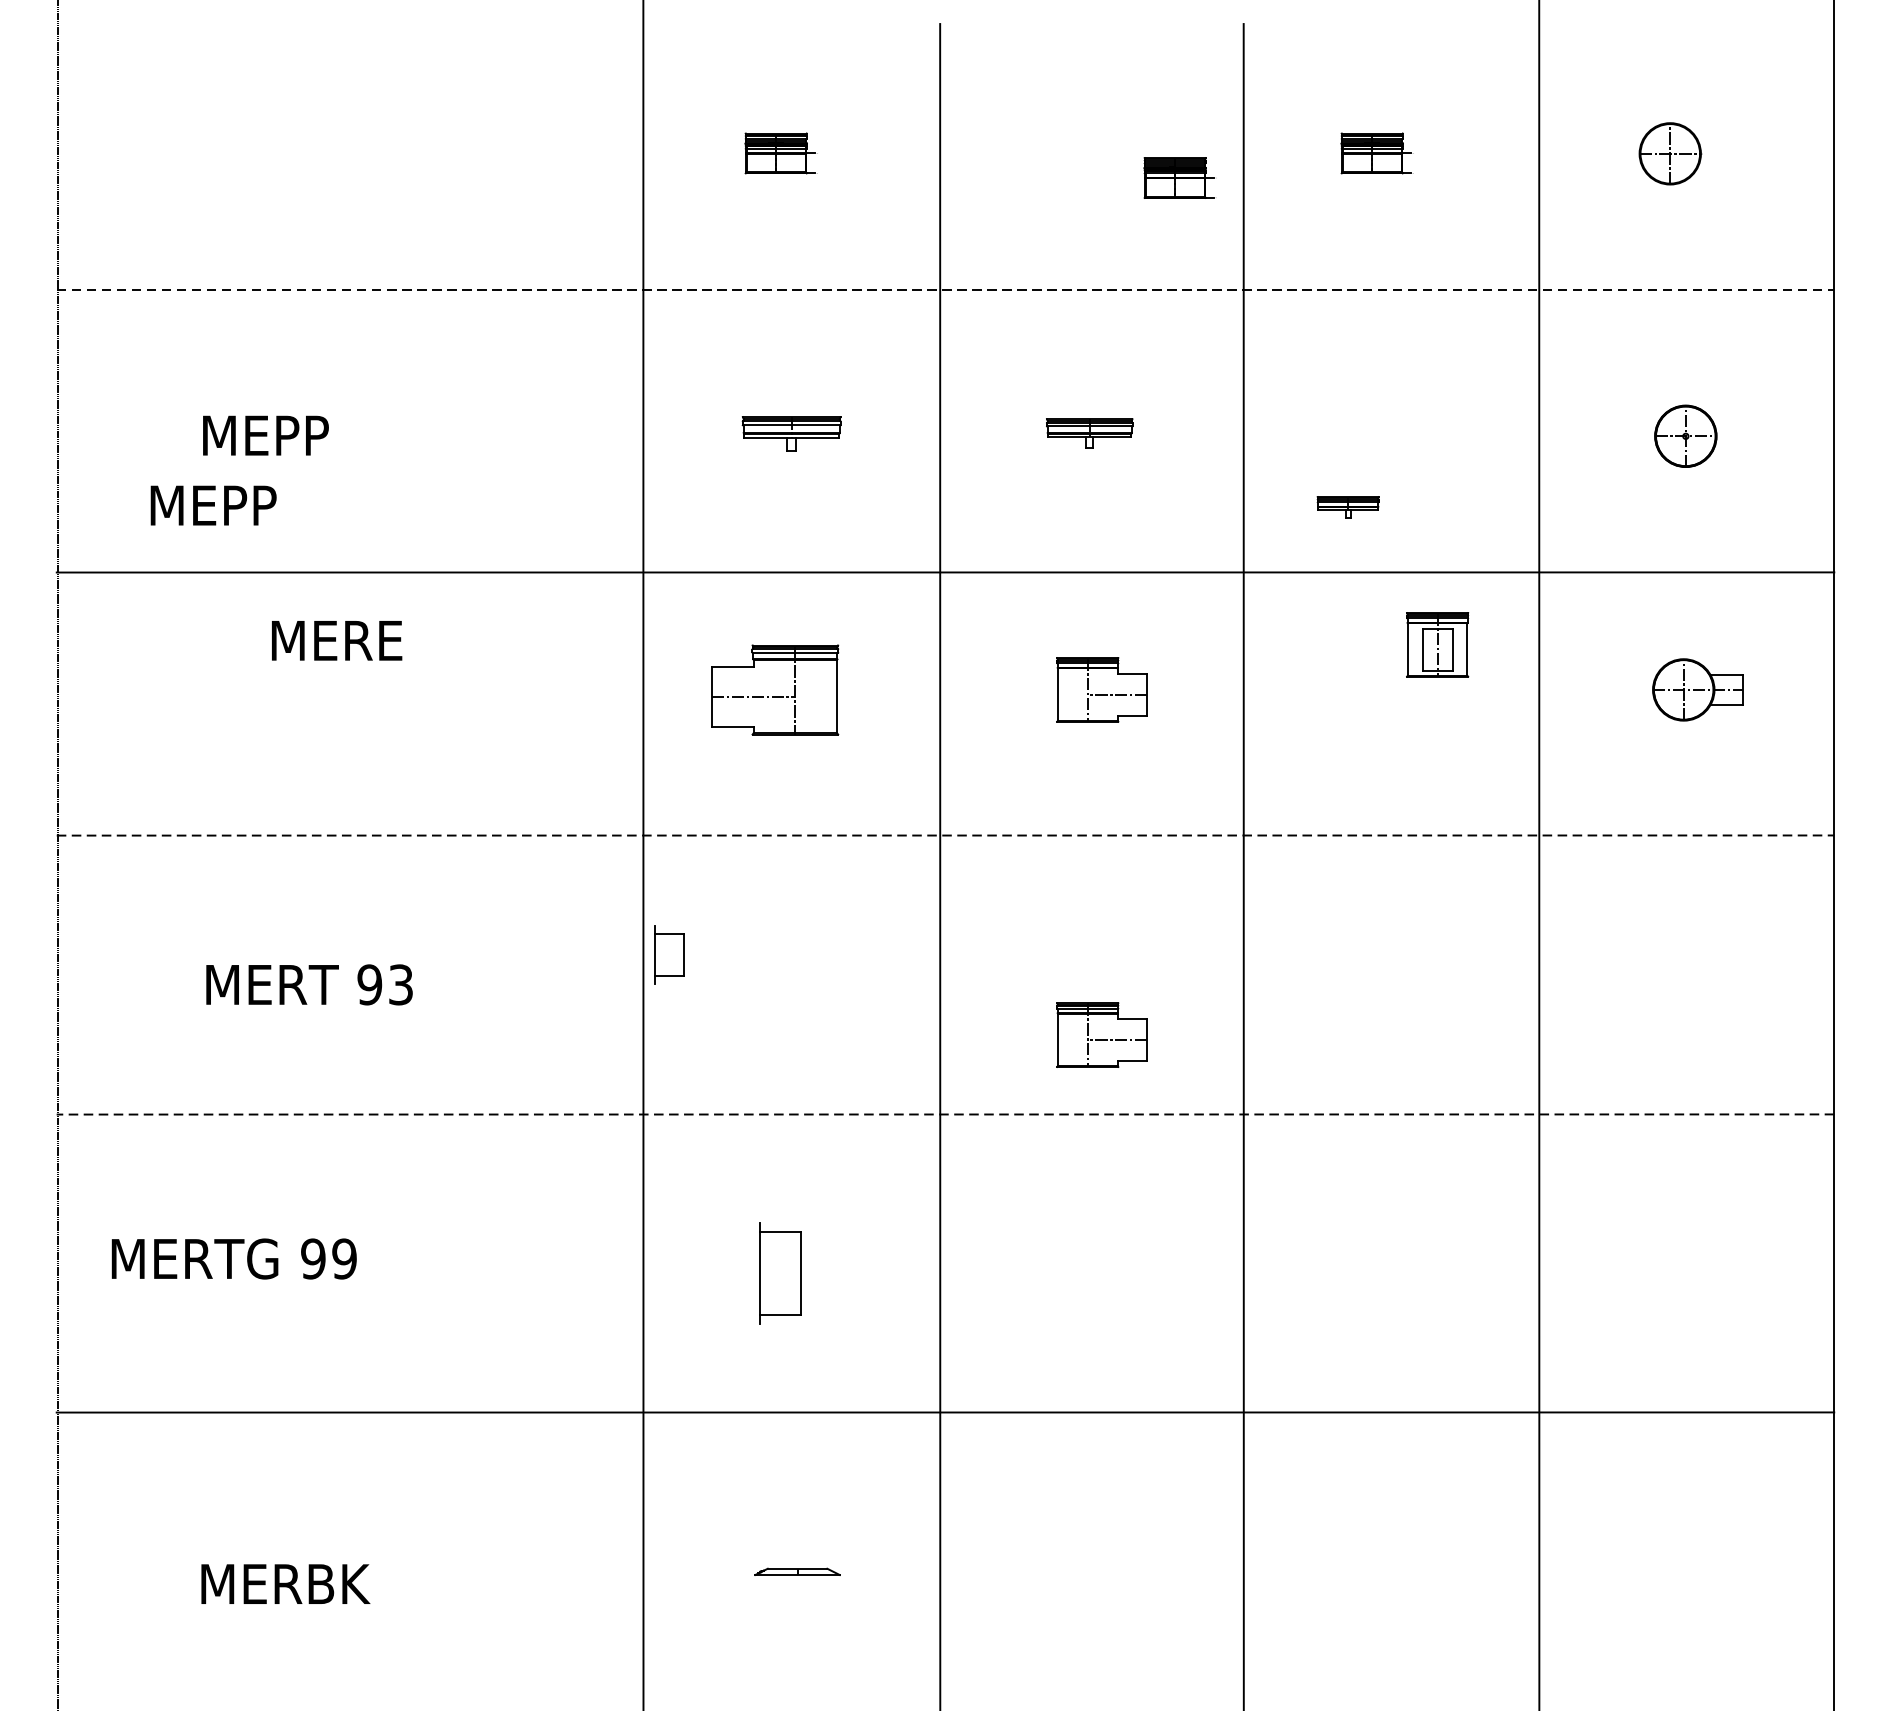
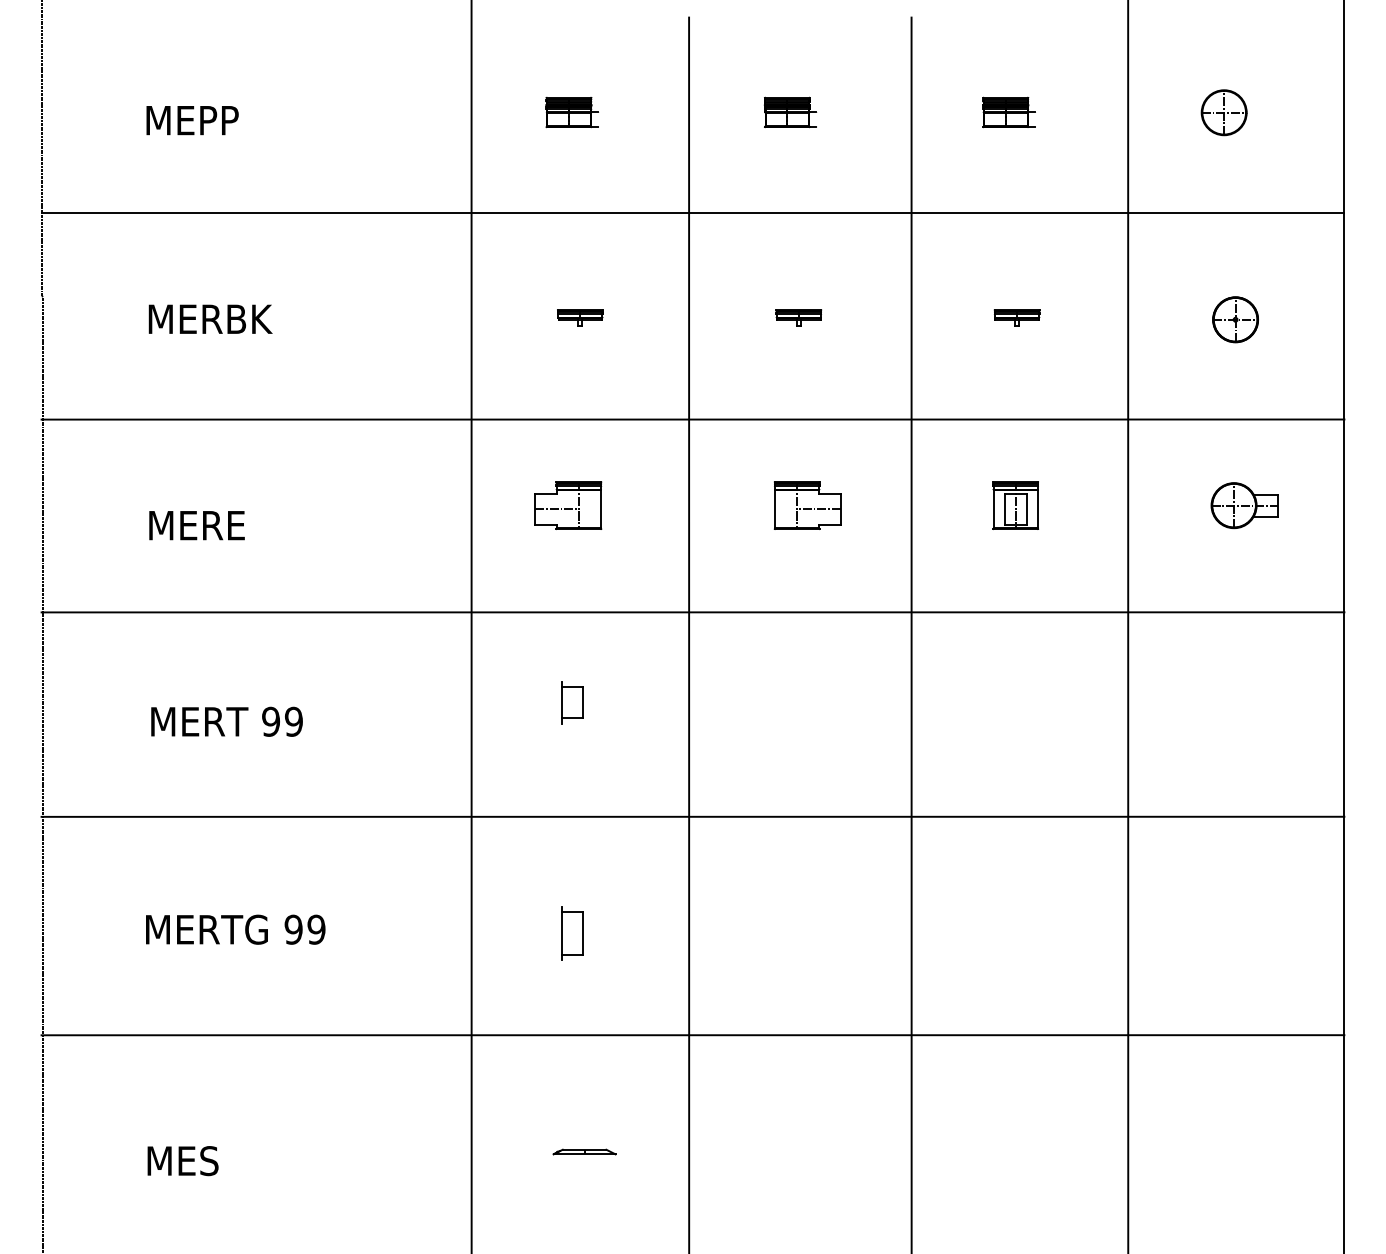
part: (1179, 178) -> (790, 112), moved
line: (946, 289) -> (693, 212), dashed -> solid
part: (792, 433) -> (580, 317), size x0.62
part: (1089, 433) -> (798, 317), size x0.71
text: (326, 434) -> (239, 318), MEPP -> MERBK
text: (213, 505) -> (192, 120), moved
part: (1347, 506) -> (1016, 317), moved
text: (336, 640) -> (196, 525), moved
part: (1437, 644) -> (1015, 505), moved
part: (775, 689) -> (568, 505), size x0.71
line: (946, 835) -> (693, 612), dashed -> solid
part: (669, 954) -> (572, 702), moved
text: (400, 984) -> (293, 721), 93 -> 99
part: (1101, 1034) -> (807, 758), removed
line: (944, 1114) -> (692, 816), dashed -> solid
text: (233, 1258) -> (235, 929), moved
part: (781, 1273) -> (572, 933), size x0.71
text: (321, 1584) -> (235, 1161), MERBK -> MES

